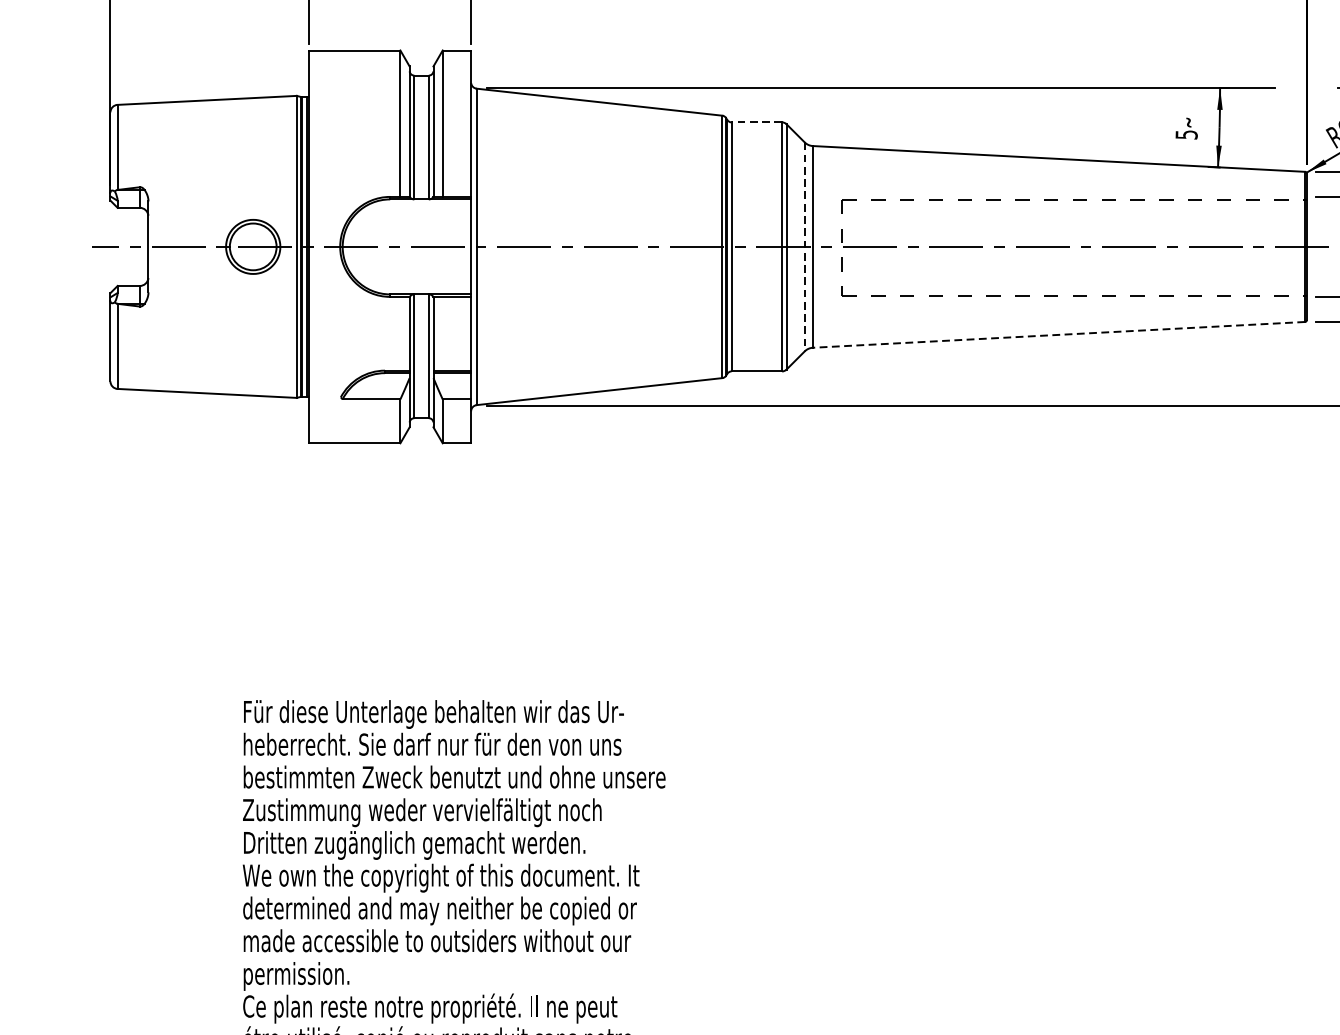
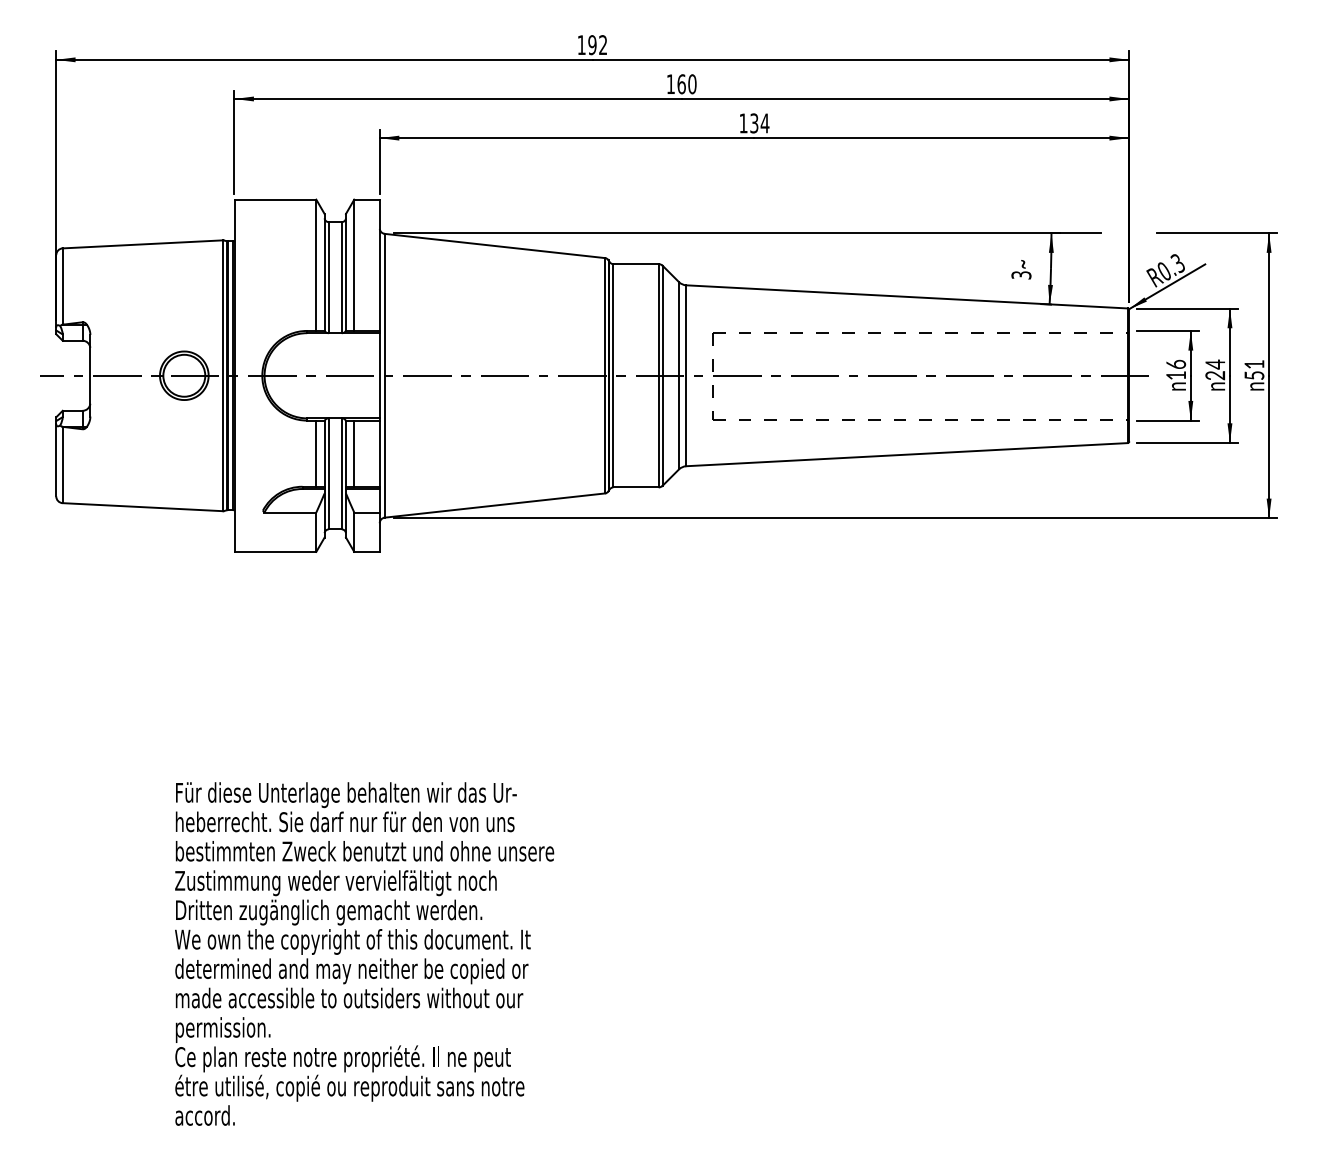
line: (756, 122) -> (635, 264), dashed -> solid
text: (1185, 133) -> (1020, 274), 5 -> 3
line: (804, 246) -> (678, 375), dashed -> solid
line: (400, 333) -> (316, 453), added
line: (442, 333) -> (354, 453), added
line: (1058, 334) -> (906, 454), dashed -> solid

